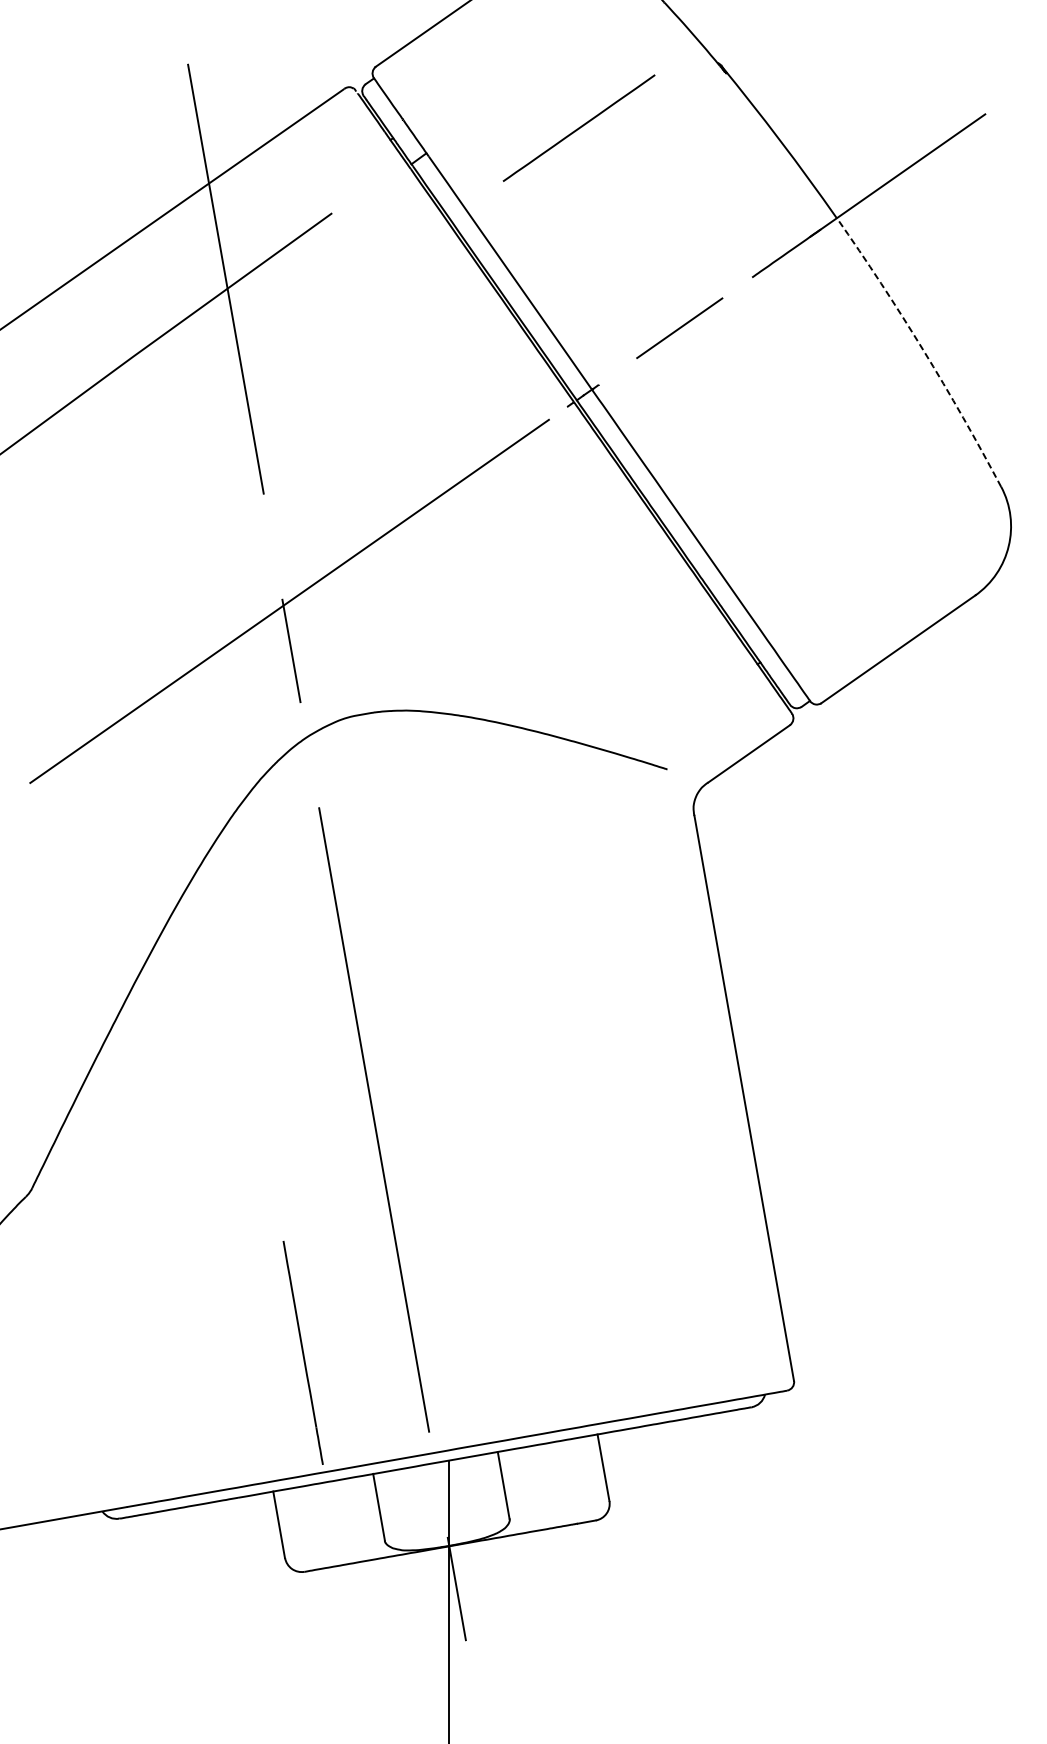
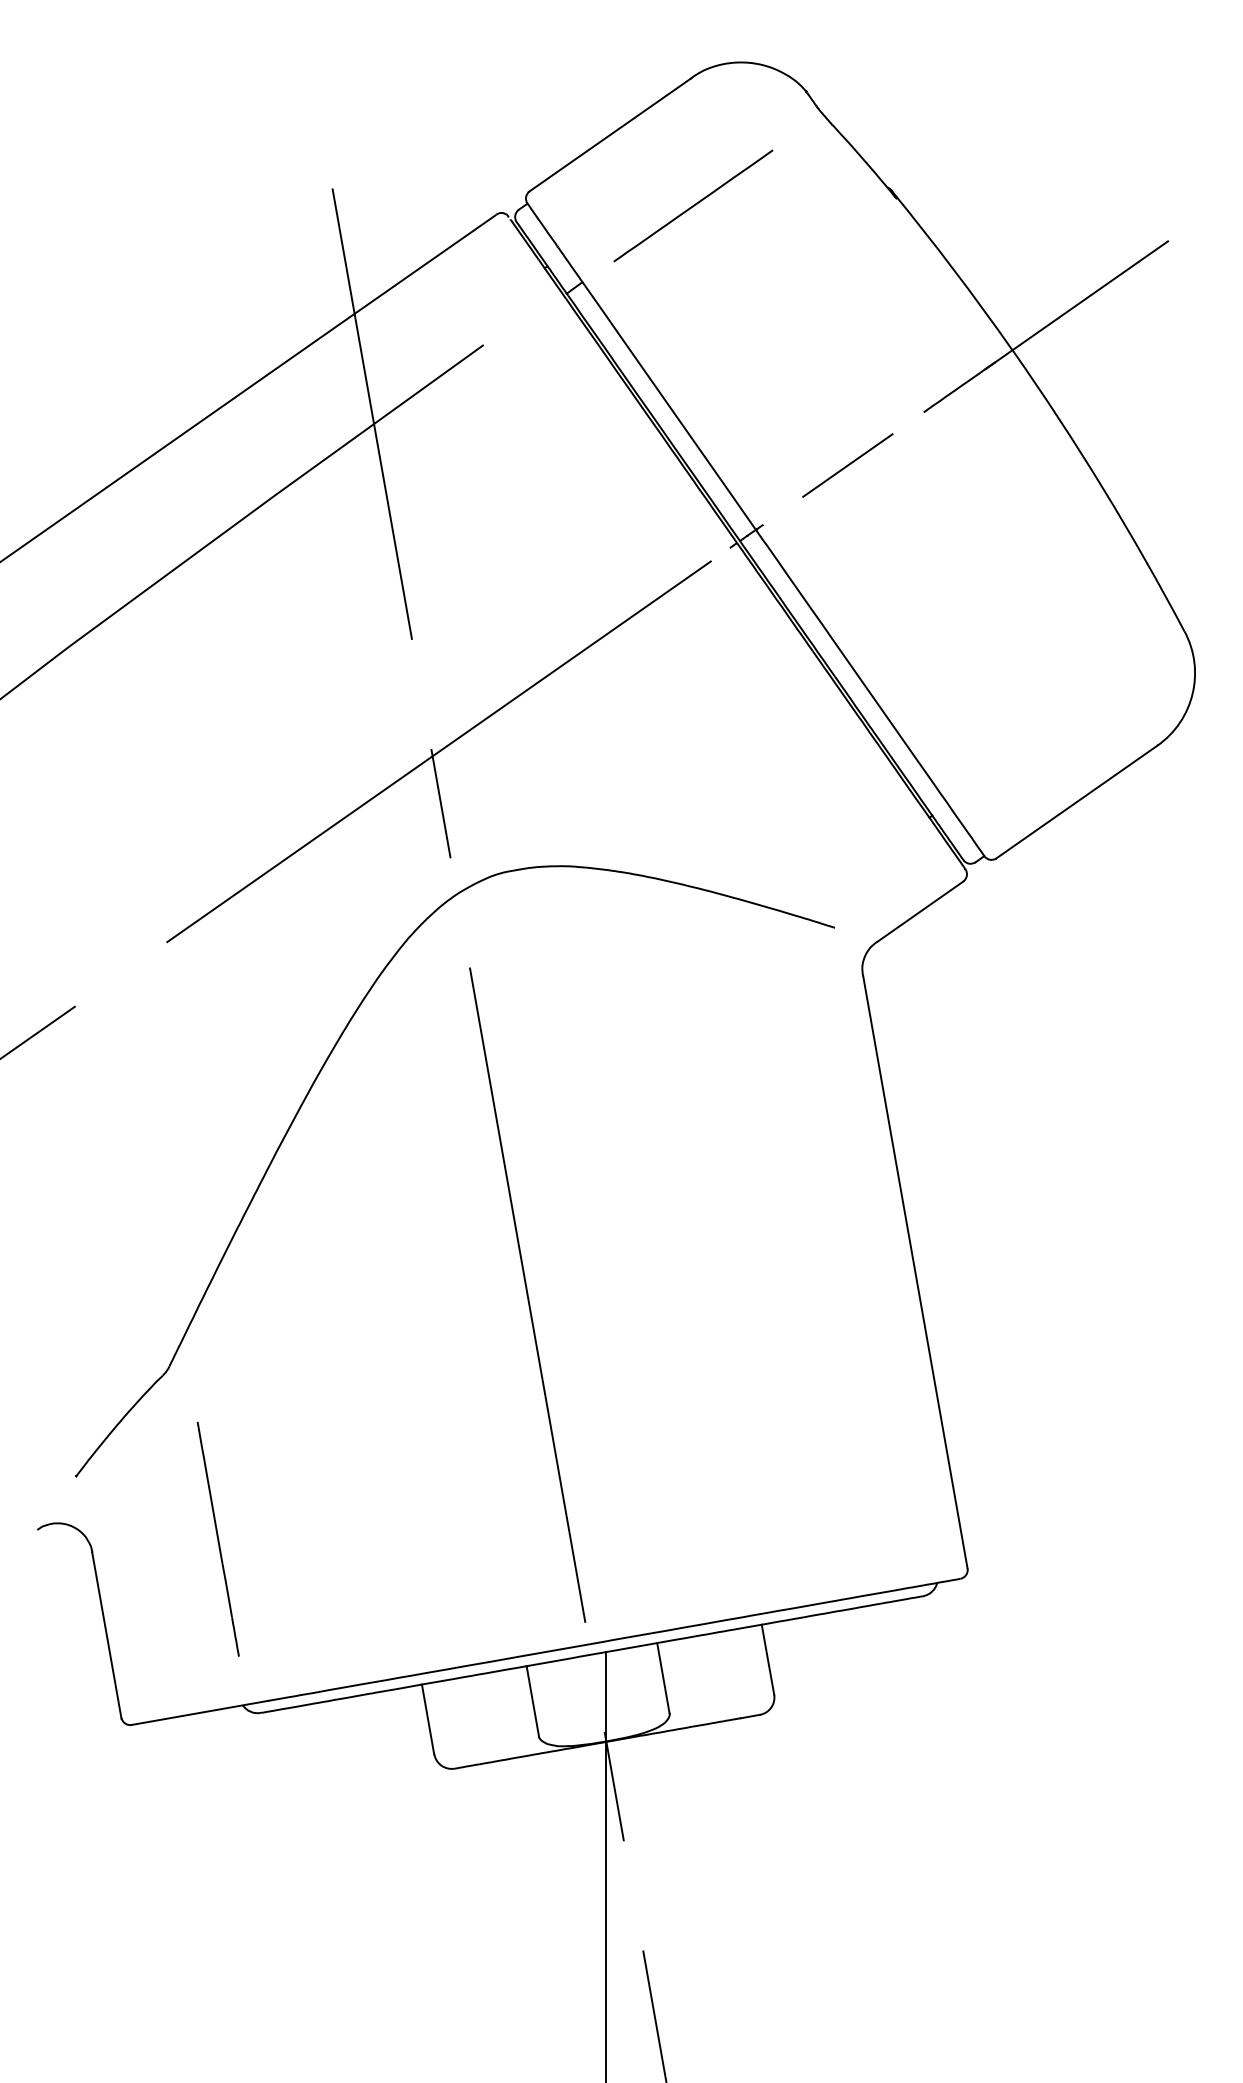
line: (579, 127) -> (693, 205), moved
arc: (922, 350) -> (1102, 488), dashed -> solid
line: (302, 1352) -> (217, 1538), moved

